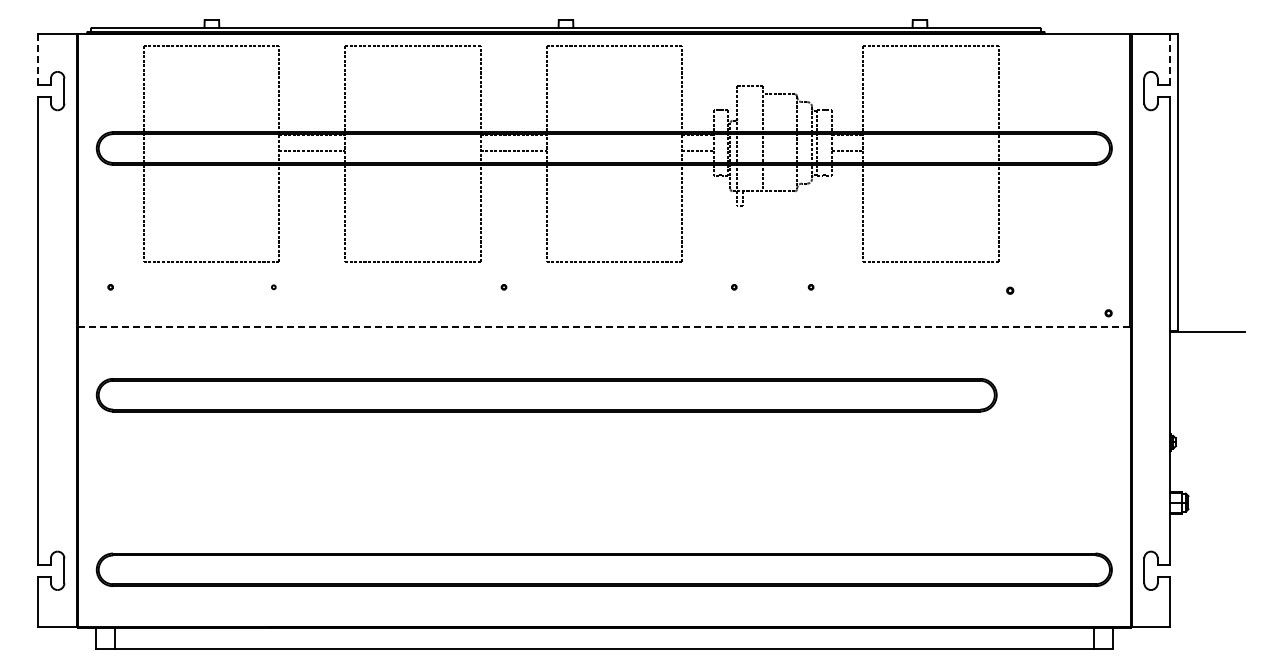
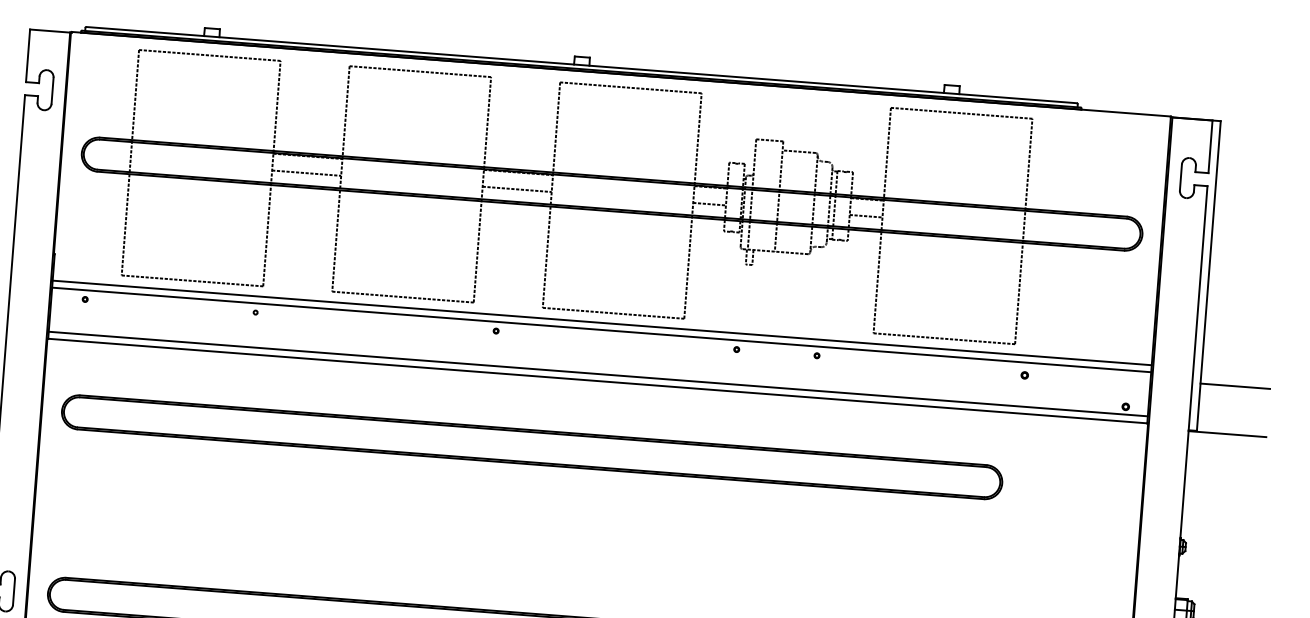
line: (38, 59) -> (28, 55), dashed -> solid
line: (1170, 60) -> (1210, 147), dashed -> solid
line: (604, 271) -> (602, 322), added
line: (604, 278) -> (601, 329), added
line: (1211, 285) -> (1235, 386), added
line: (604, 320) -> (598, 373), added
line: (604, 327) -> (597, 381), dashed -> solid

